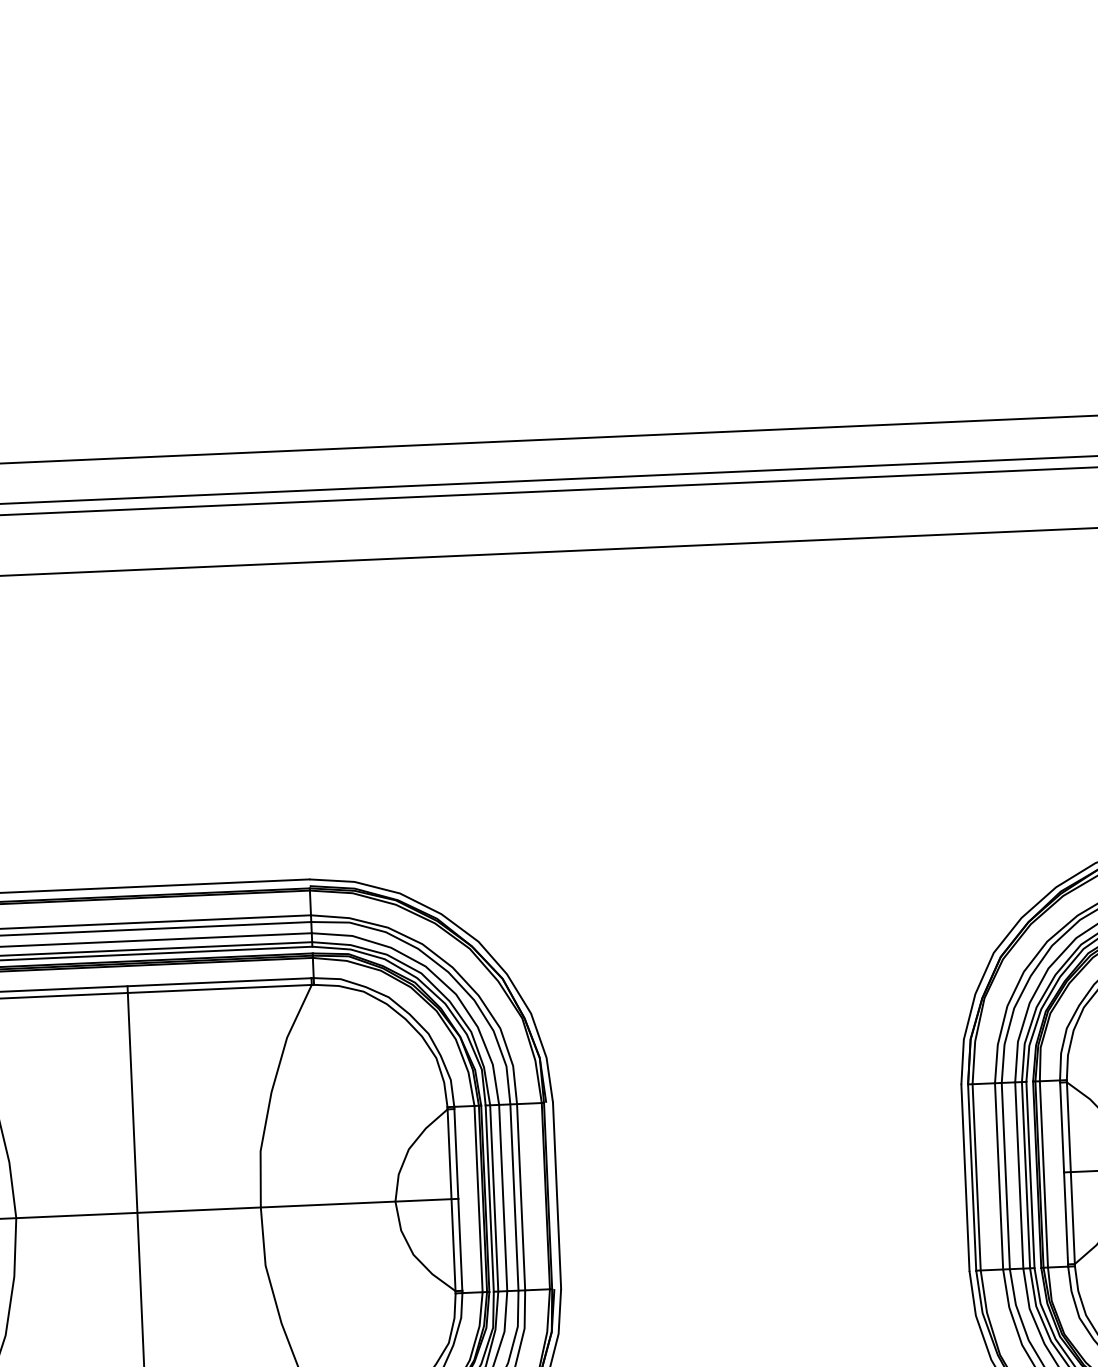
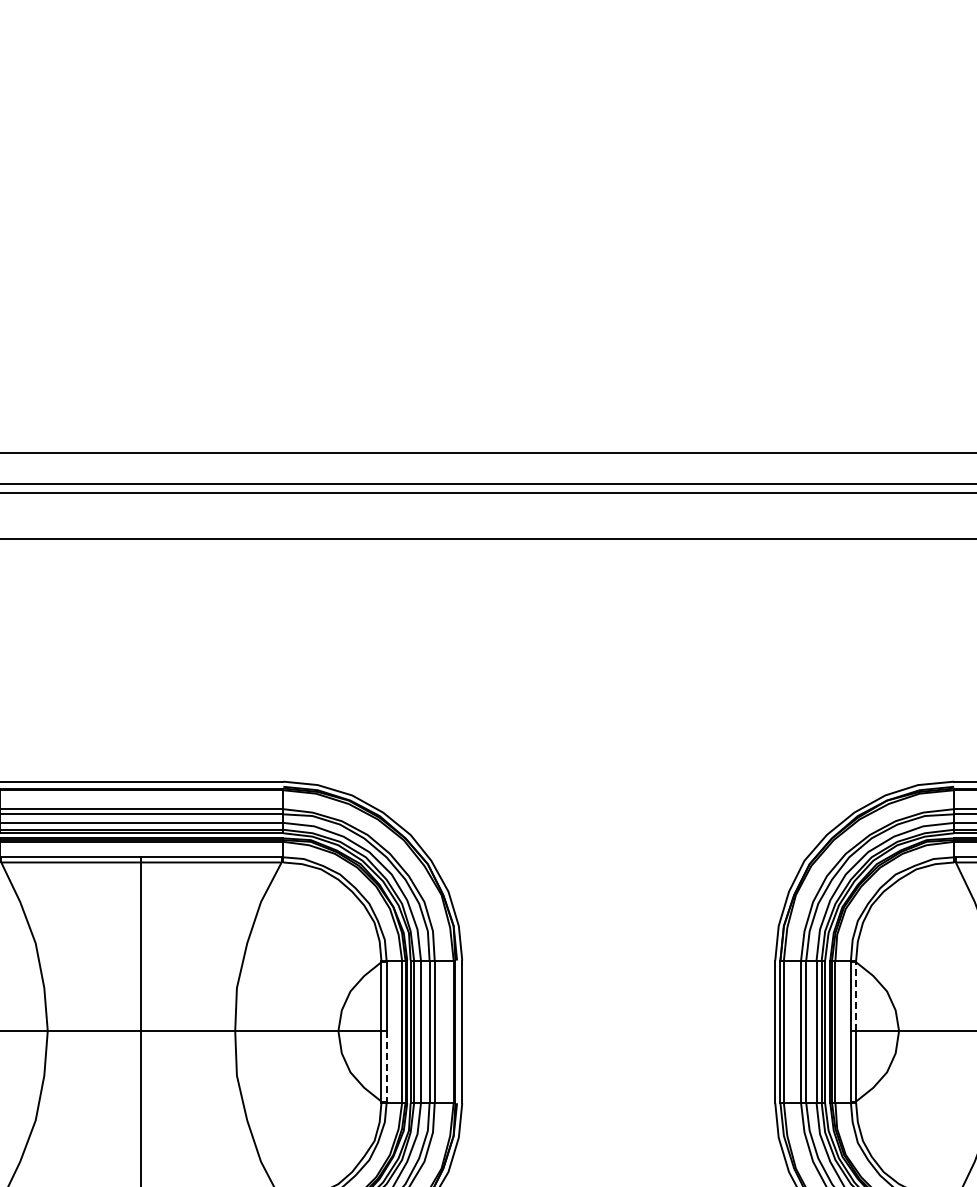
line: (1069, 1127) -> (856, 996), solid -> dashed
line: (460, 1245) -> (386, 1066), solid -> dashed

